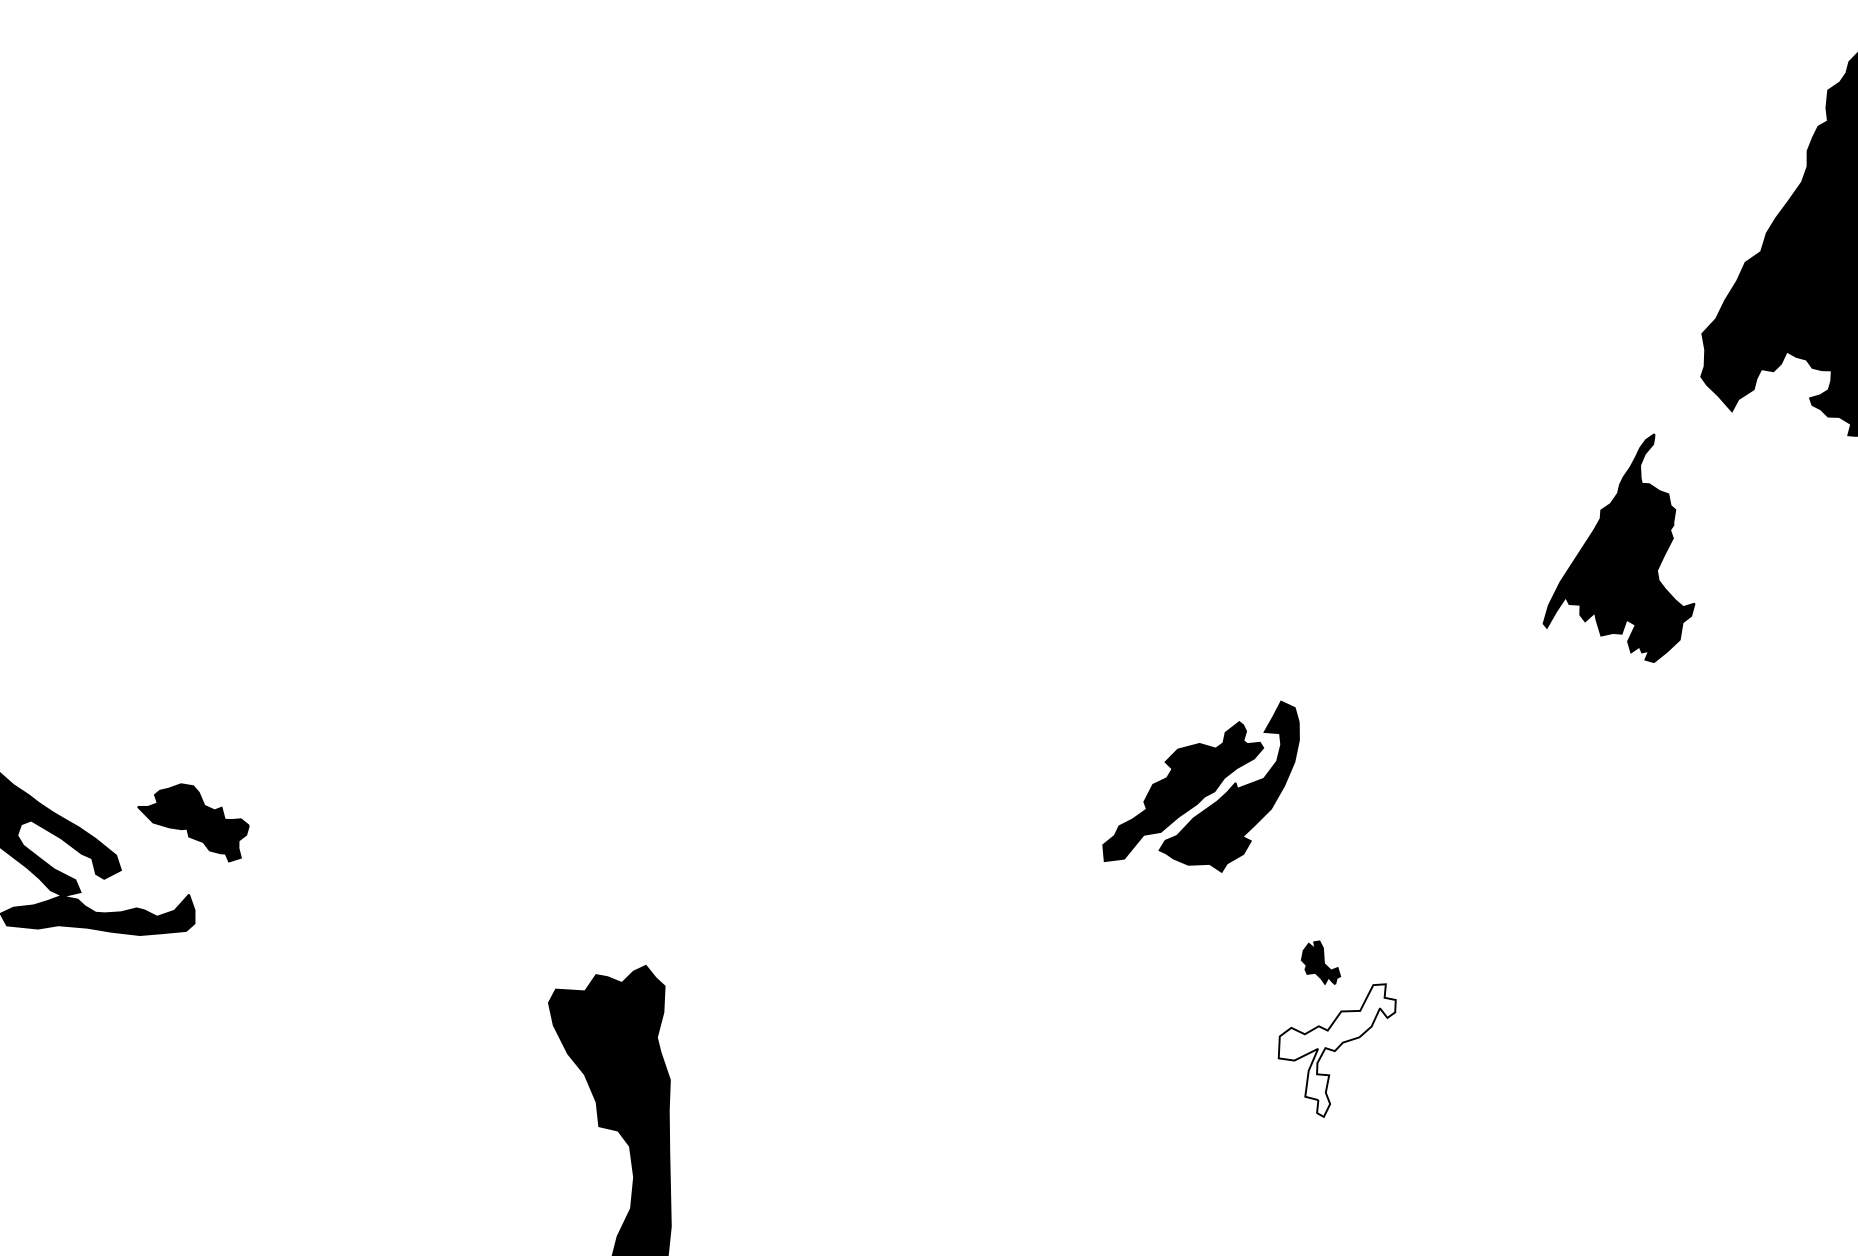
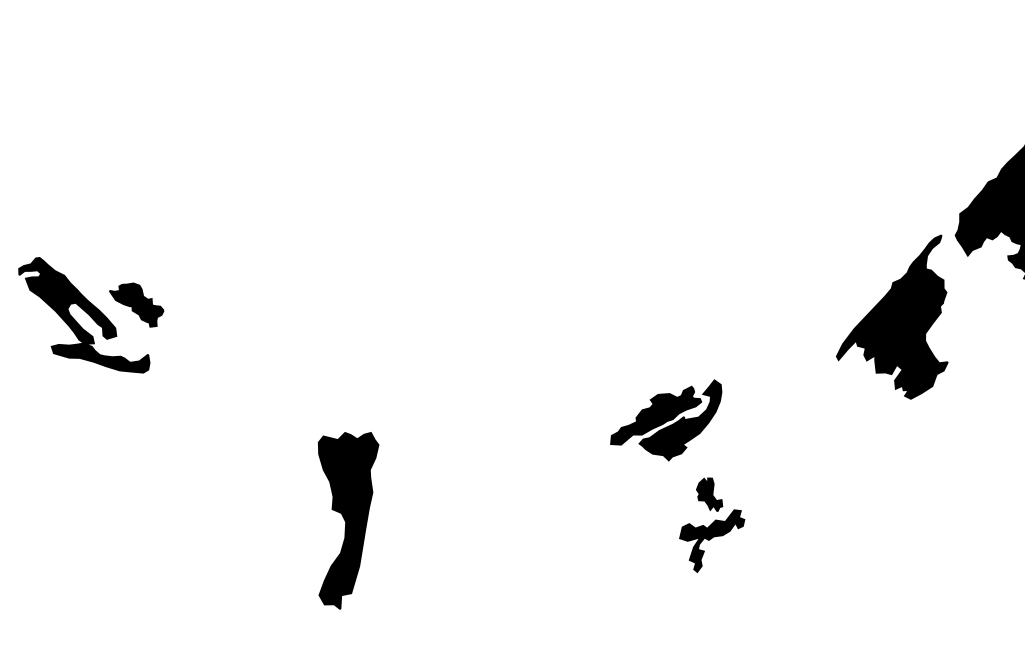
part: (1608, 555) -> (892, 316), size x1.43
part: (1203, 795) -> (666, 420), moved
part: (194, 823) -> (136, 304), moved
part: (1319, 963) -> (709, 494), size x1.43
fill: (1341, 1051) -> (712, 540), added

